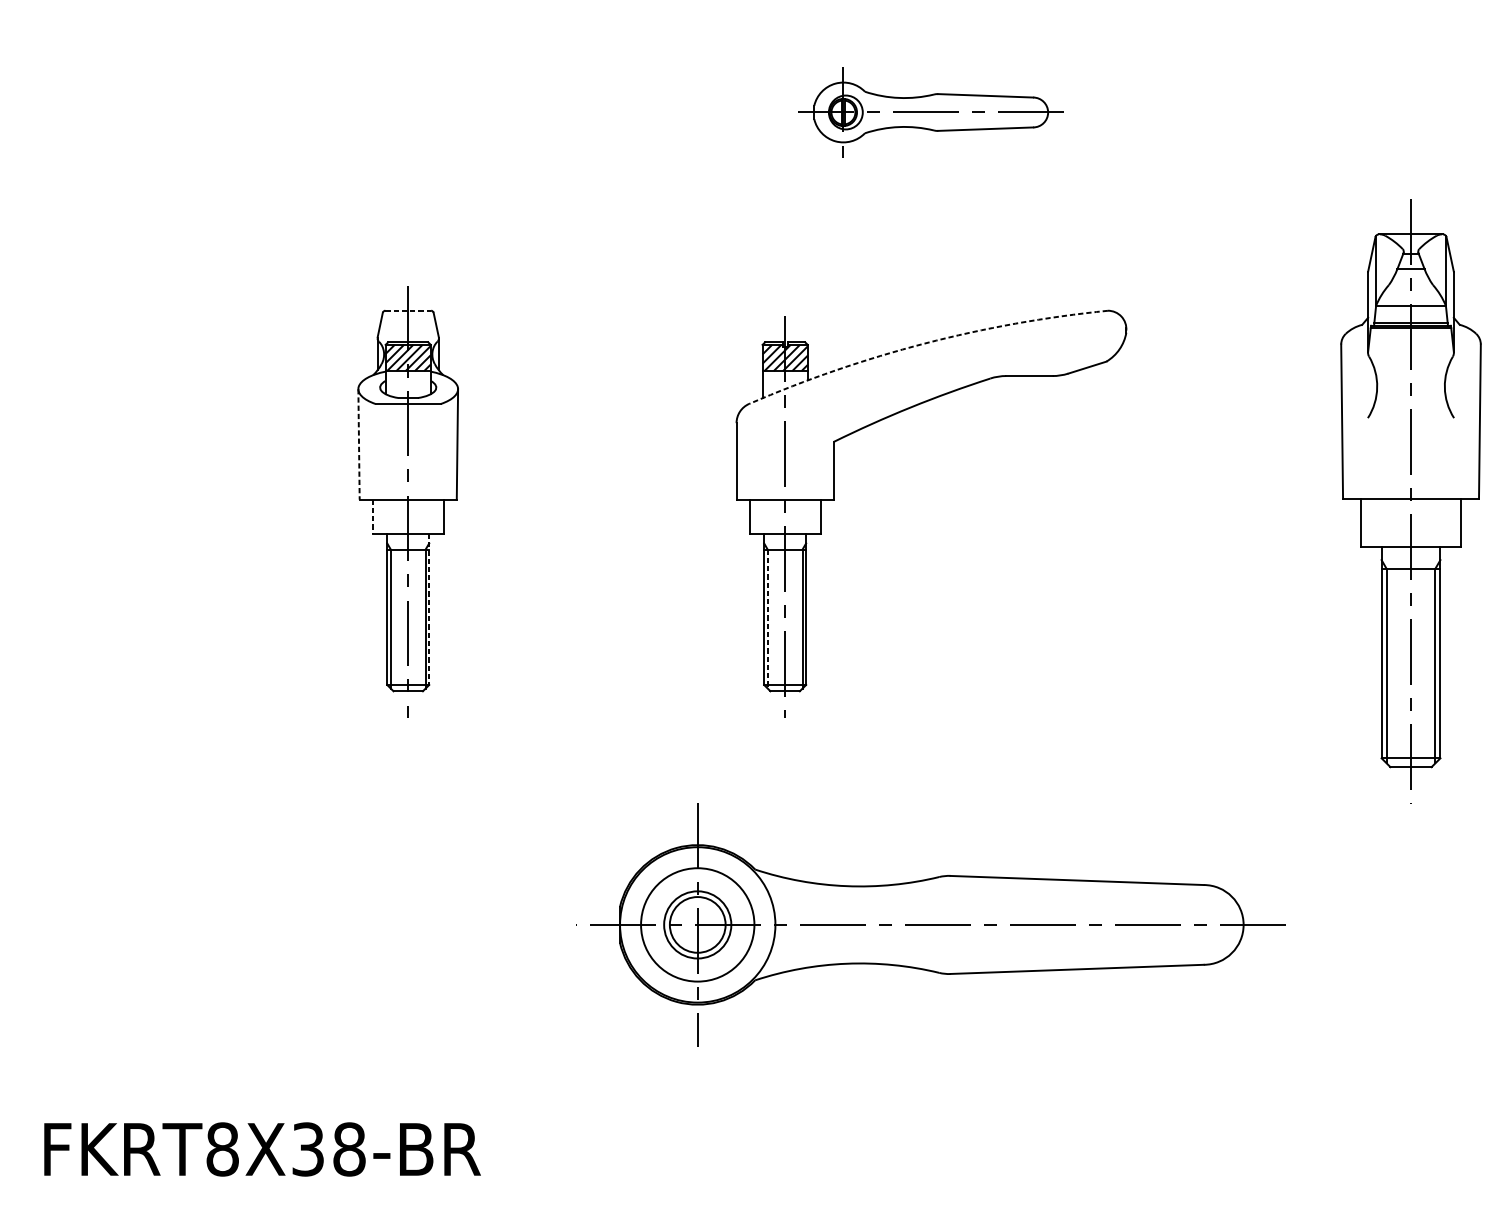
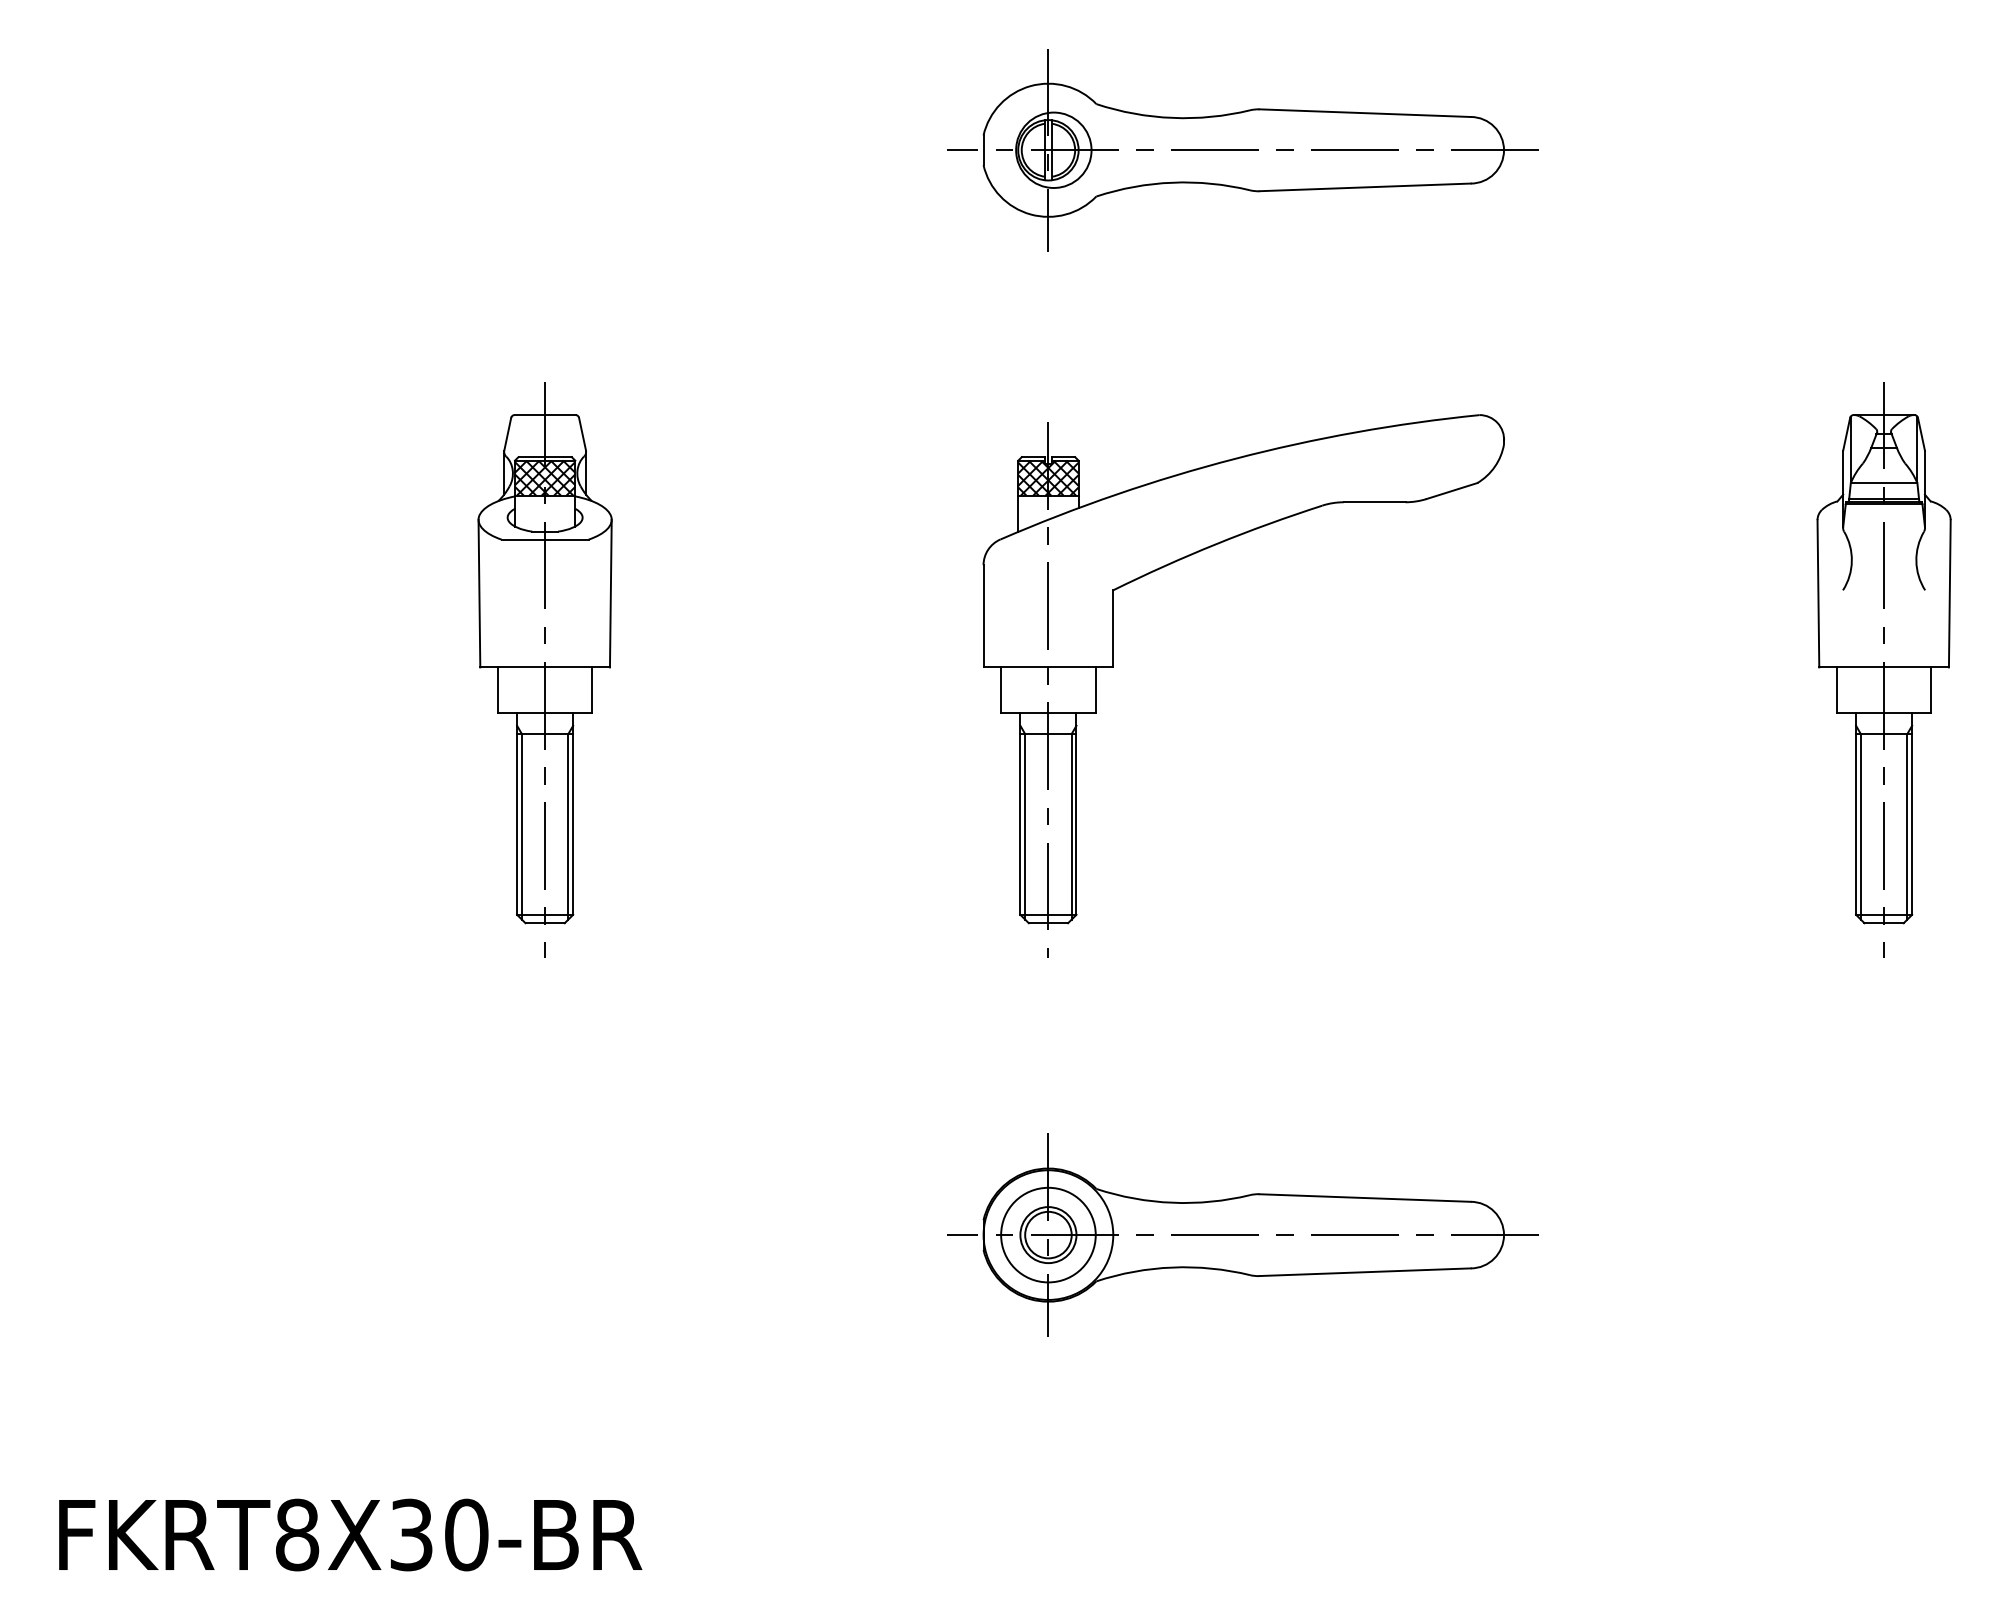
part: (930, 112) -> (1242, 150), size x1.67
line: (408, 311) -> (545, 415), dashed -> solid
arc: (925, 343) -> (1235, 458), dashed -> solid
hatch: (408, 357) -> (545, 477), added
hatch: (785, 357) -> (1048, 477), added
line: (359, 444) -> (479, 593), dashed -> solid
part: (1410, 501) -> (1883, 669), size x0.71
line: (372, 517) -> (497, 690), dashed -> solid
line: (429, 609) -> (573, 813), dashed -> solid
line: (767, 618) -> (1025, 826), dashed -> solid
part: (930, 924) -> (1242, 1234), size x0.62
text: (349, 1149) -> (466, 1535), FKRT8X38-BR -> FKRT8X30-BR

